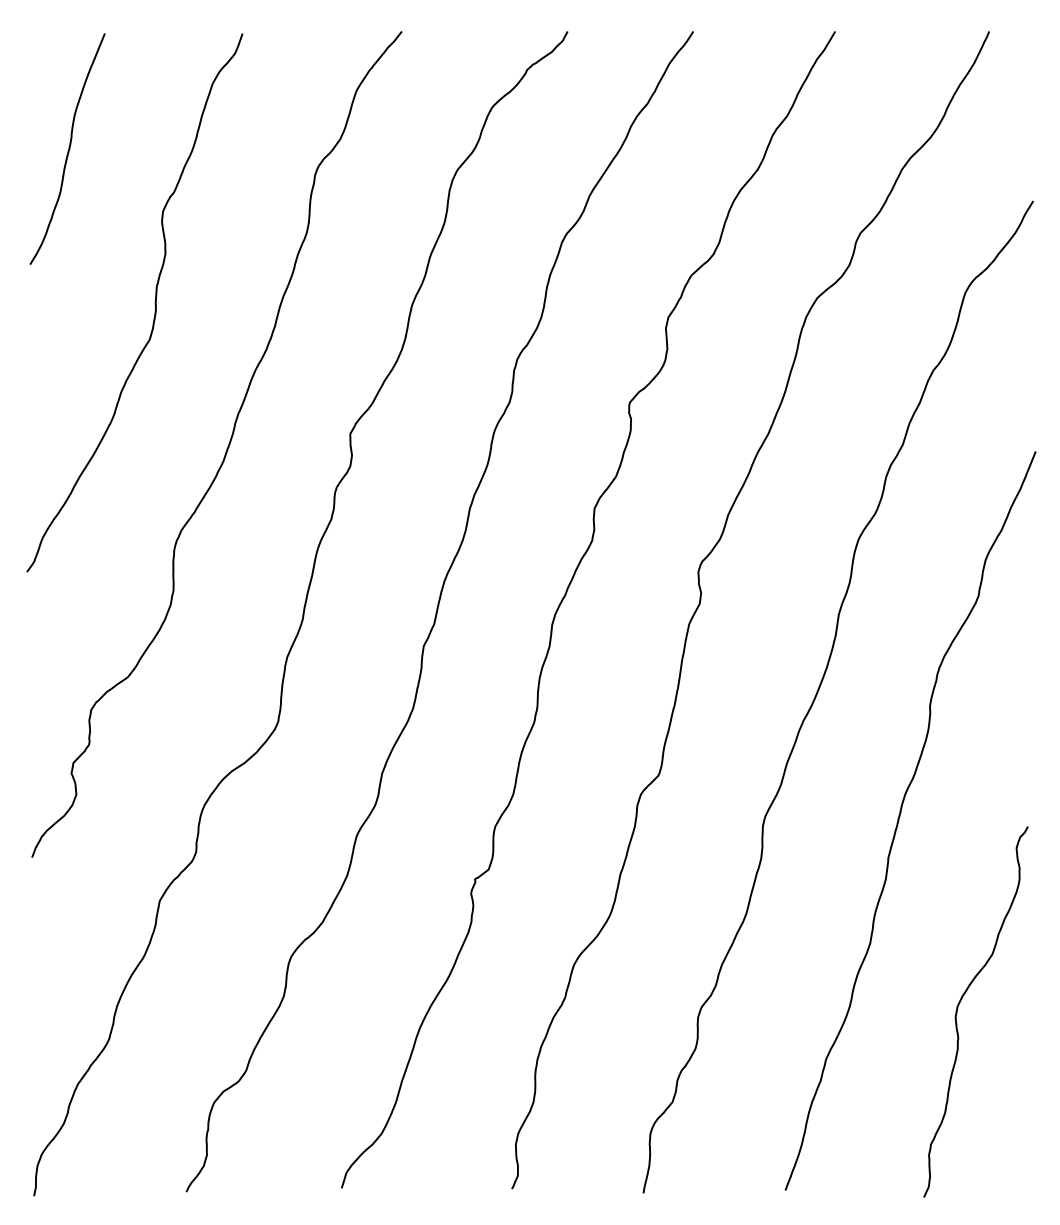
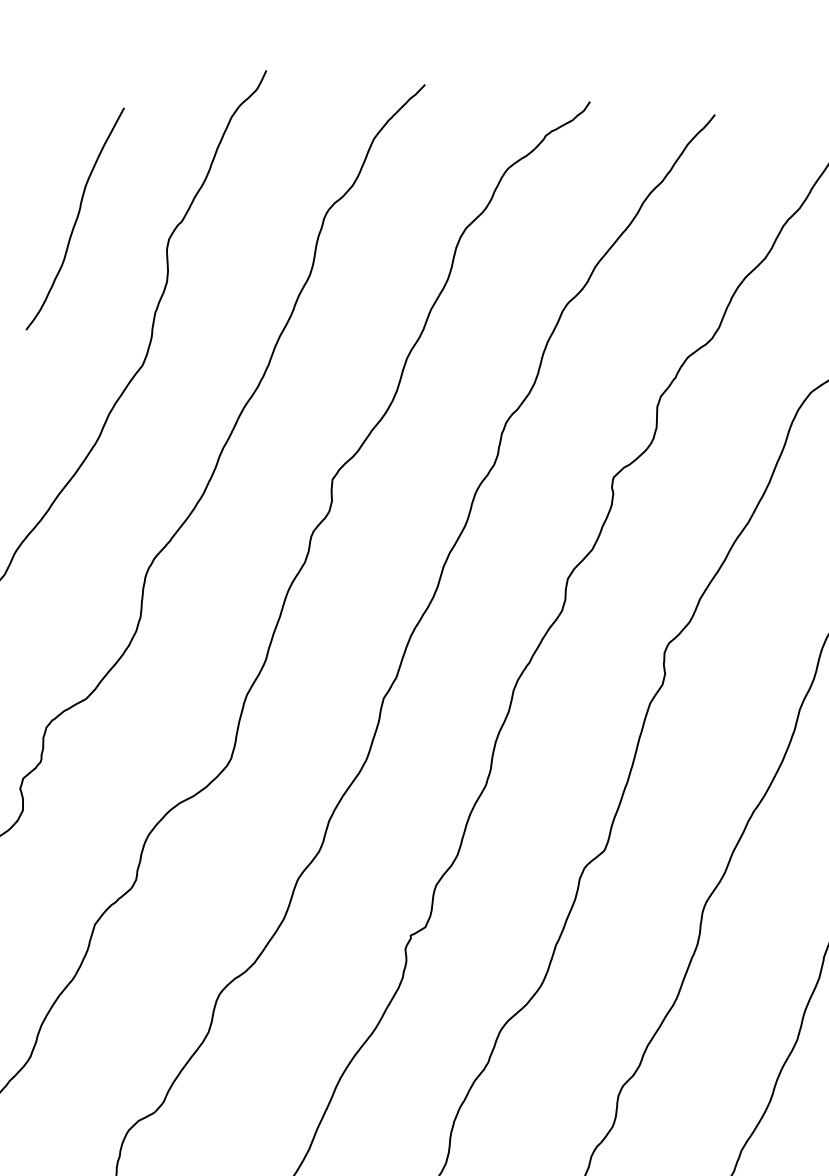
curve: (68, 148) -> (76, 218), moved

